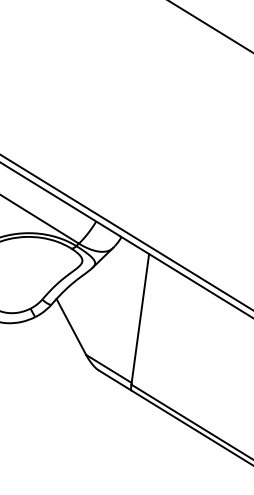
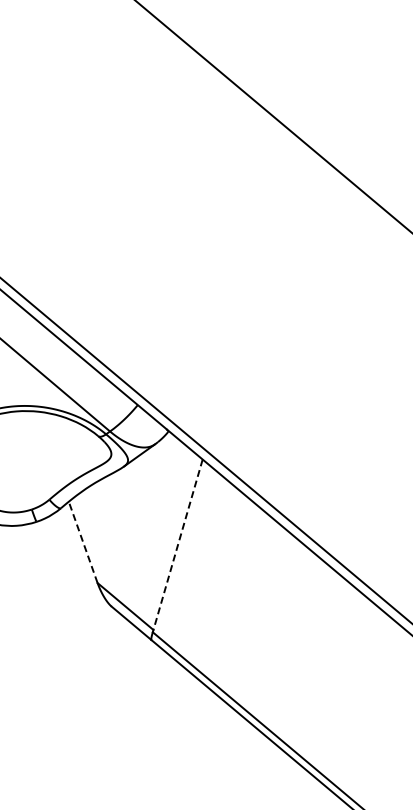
line: (140, 319) -> (177, 545), solid -> dashed
line: (71, 326) -> (83, 541), solid -> dashed

